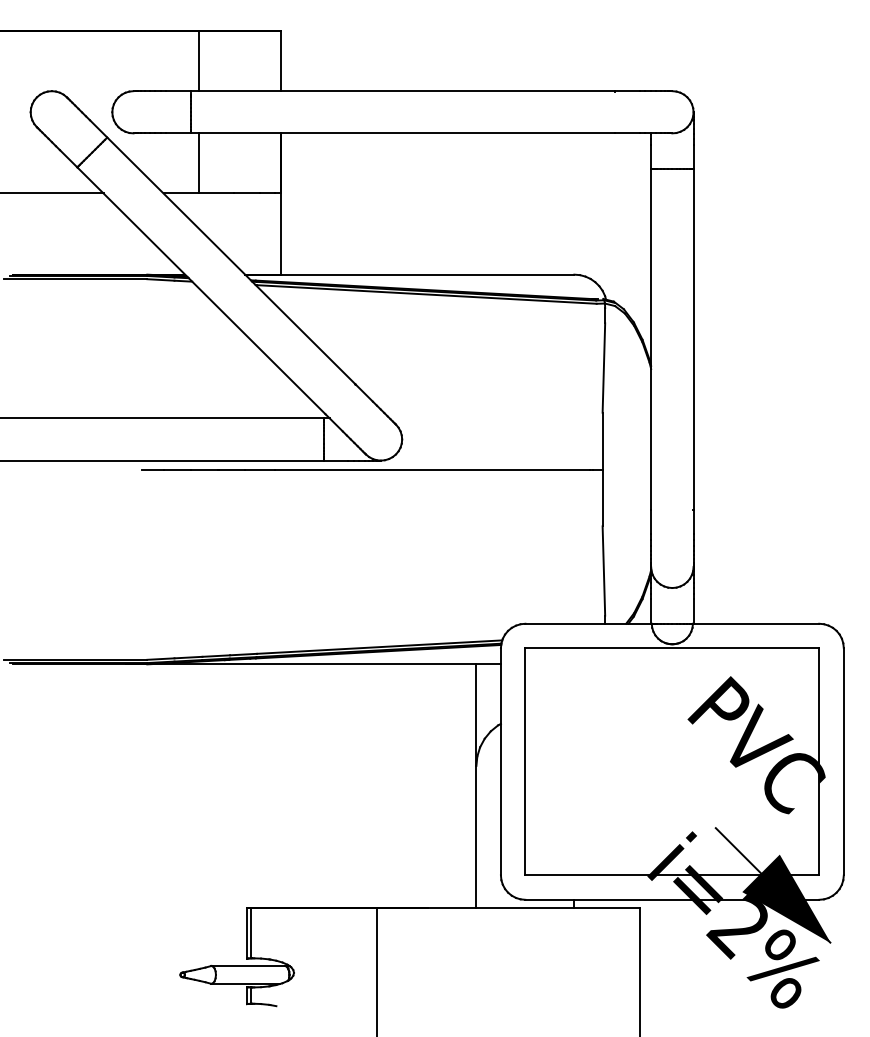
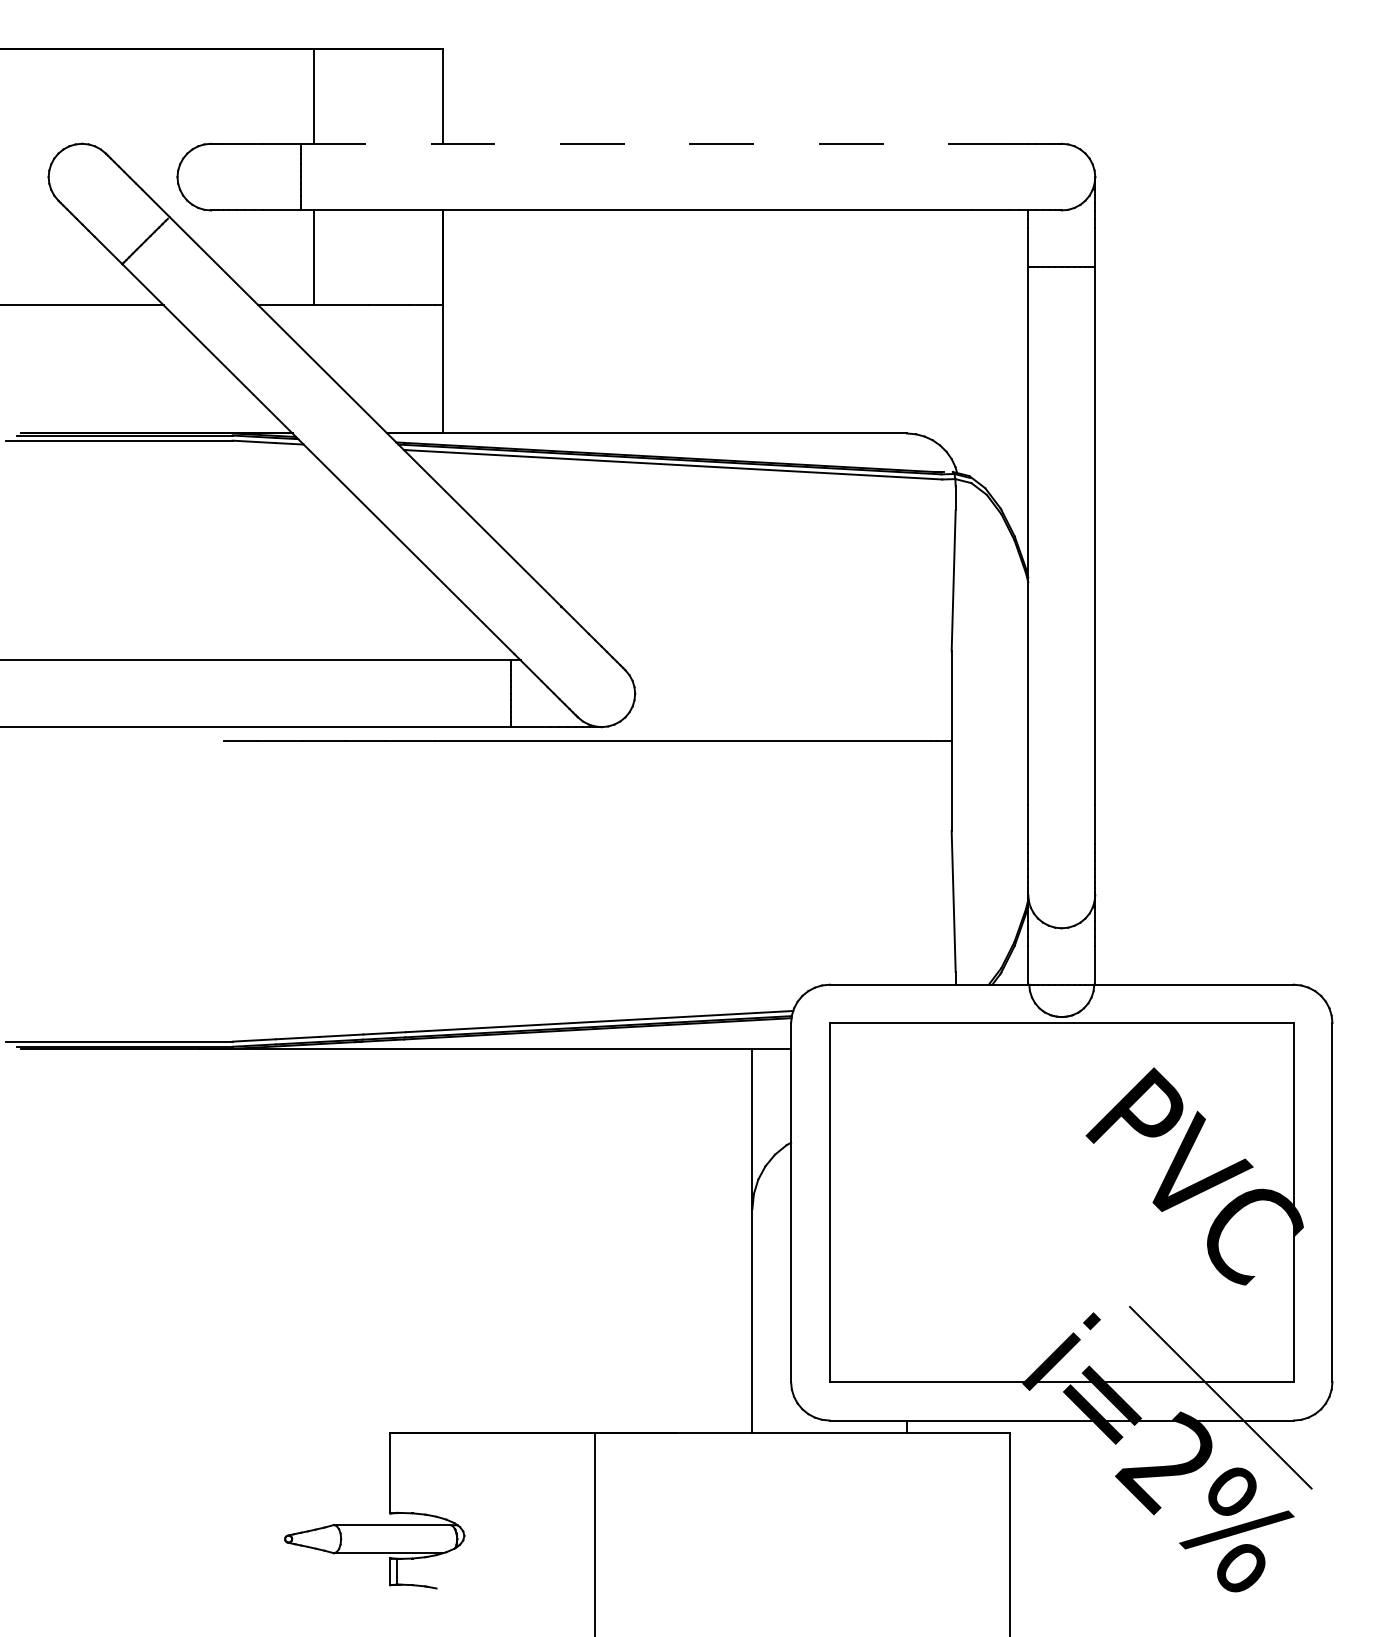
line: (403, 91) -> (637, 144), solid -> dashed
fill: (786, 898) -> (1241, 1418), removed
line: (251, 932) -> (397, 1472), removed

